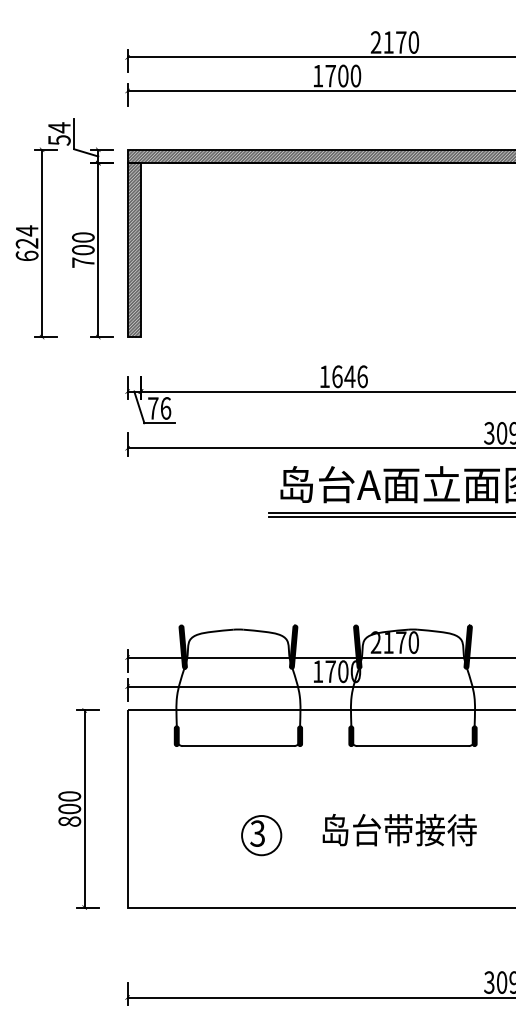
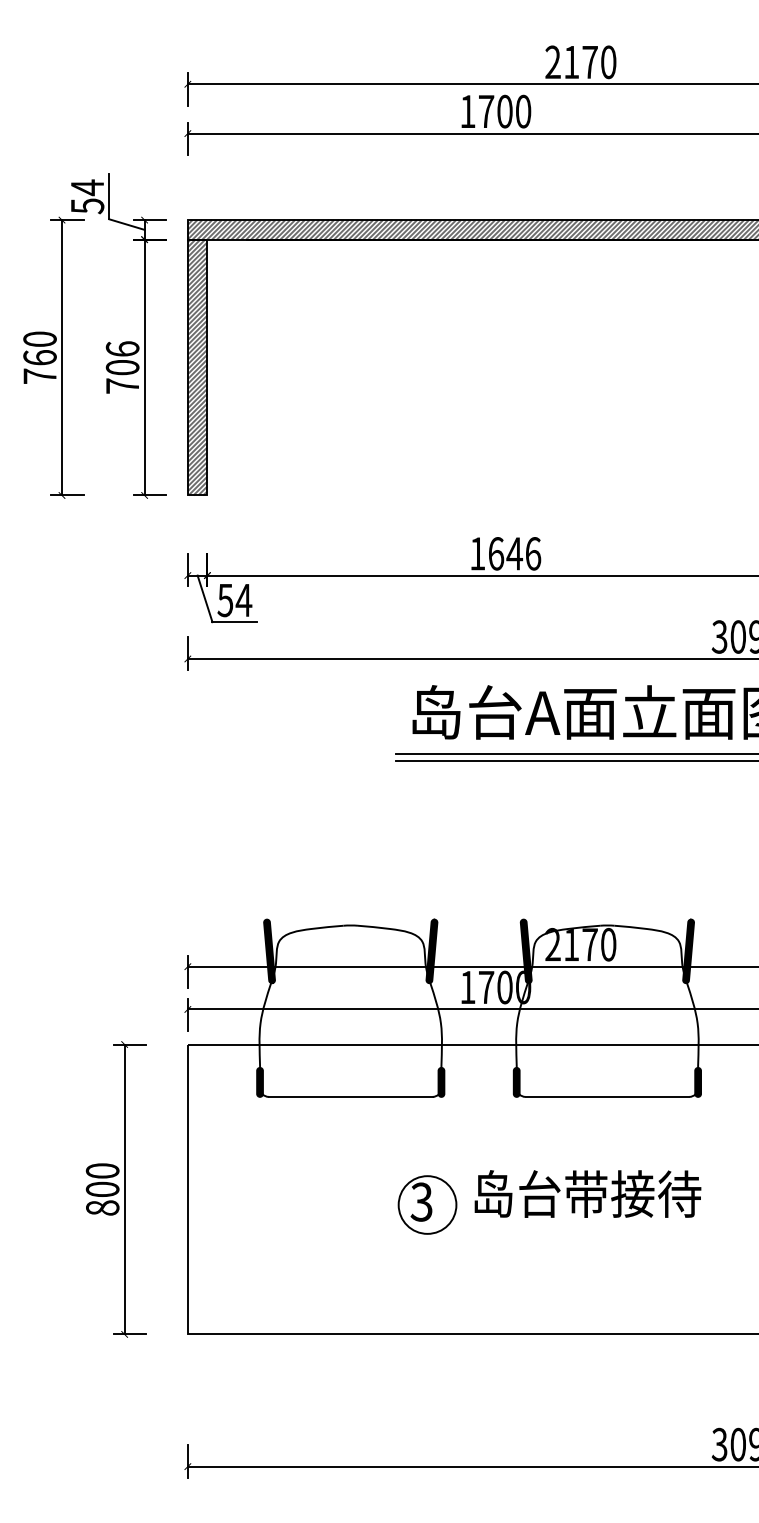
text: (83, 237) -> (122, 349), 700 -> 706
text: (26, 243) -> (39, 357), 624 -> 760
text: (159, 408) -> (234, 600), 76 -> 54
text: (399, 830) -> (587, 1194), moved
part: (261, 835) -> (427, 1204), moved

